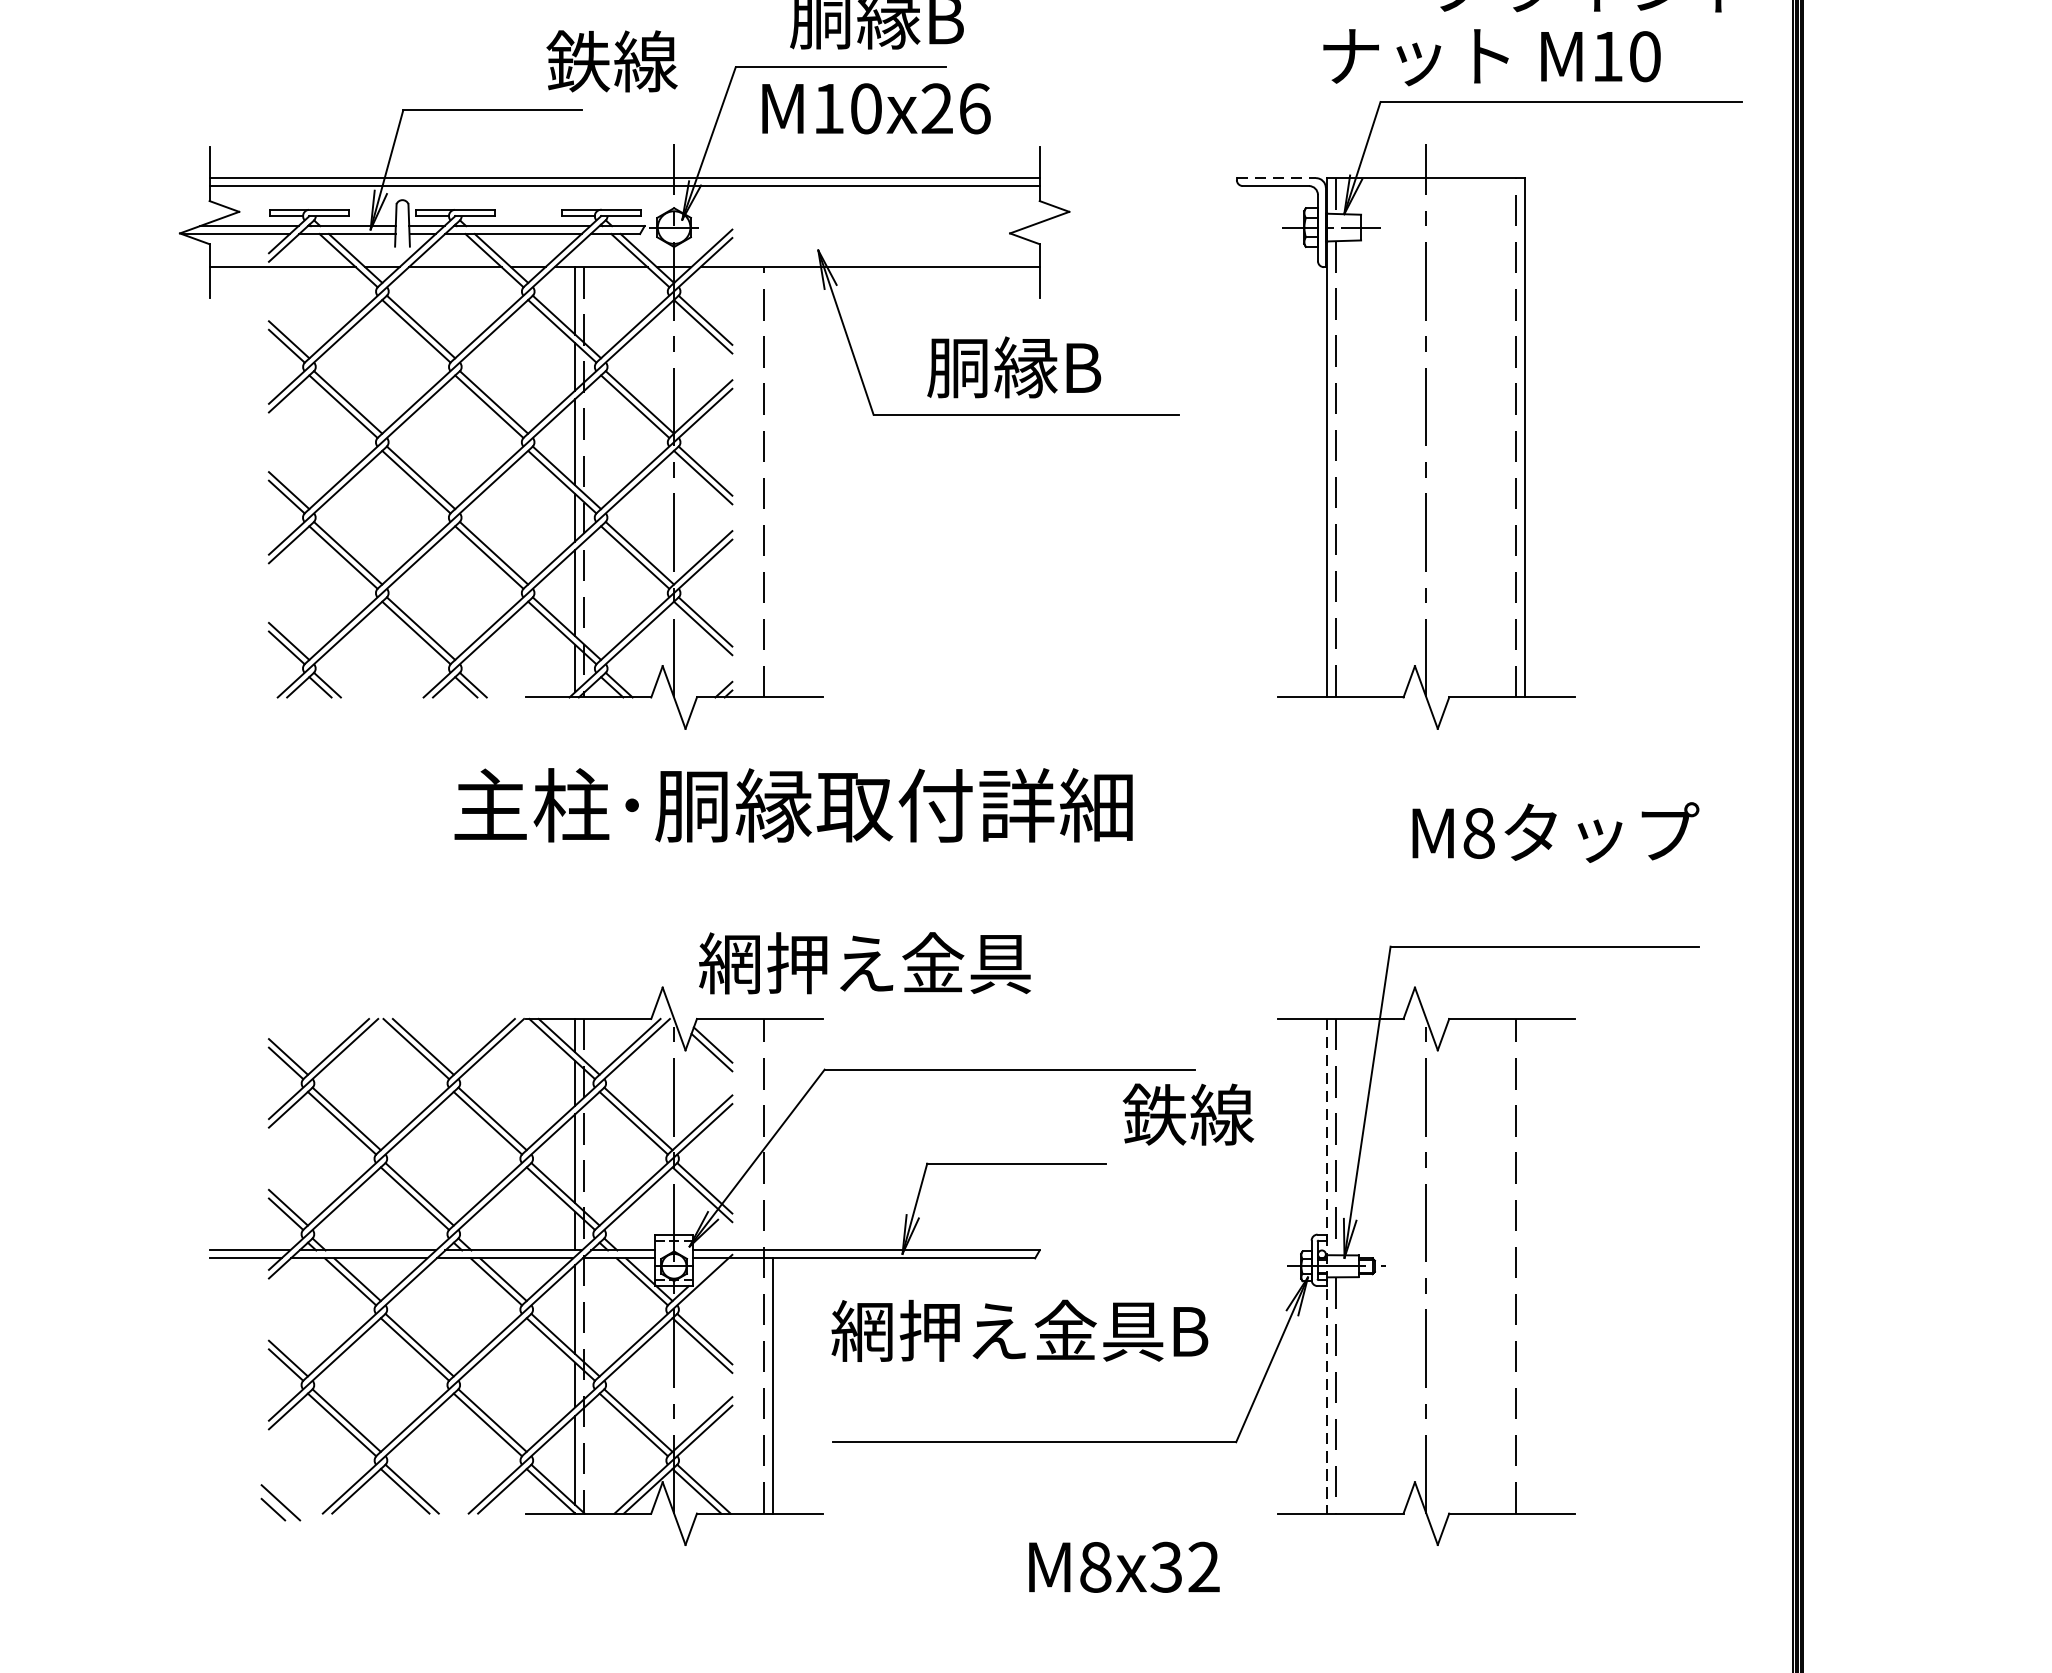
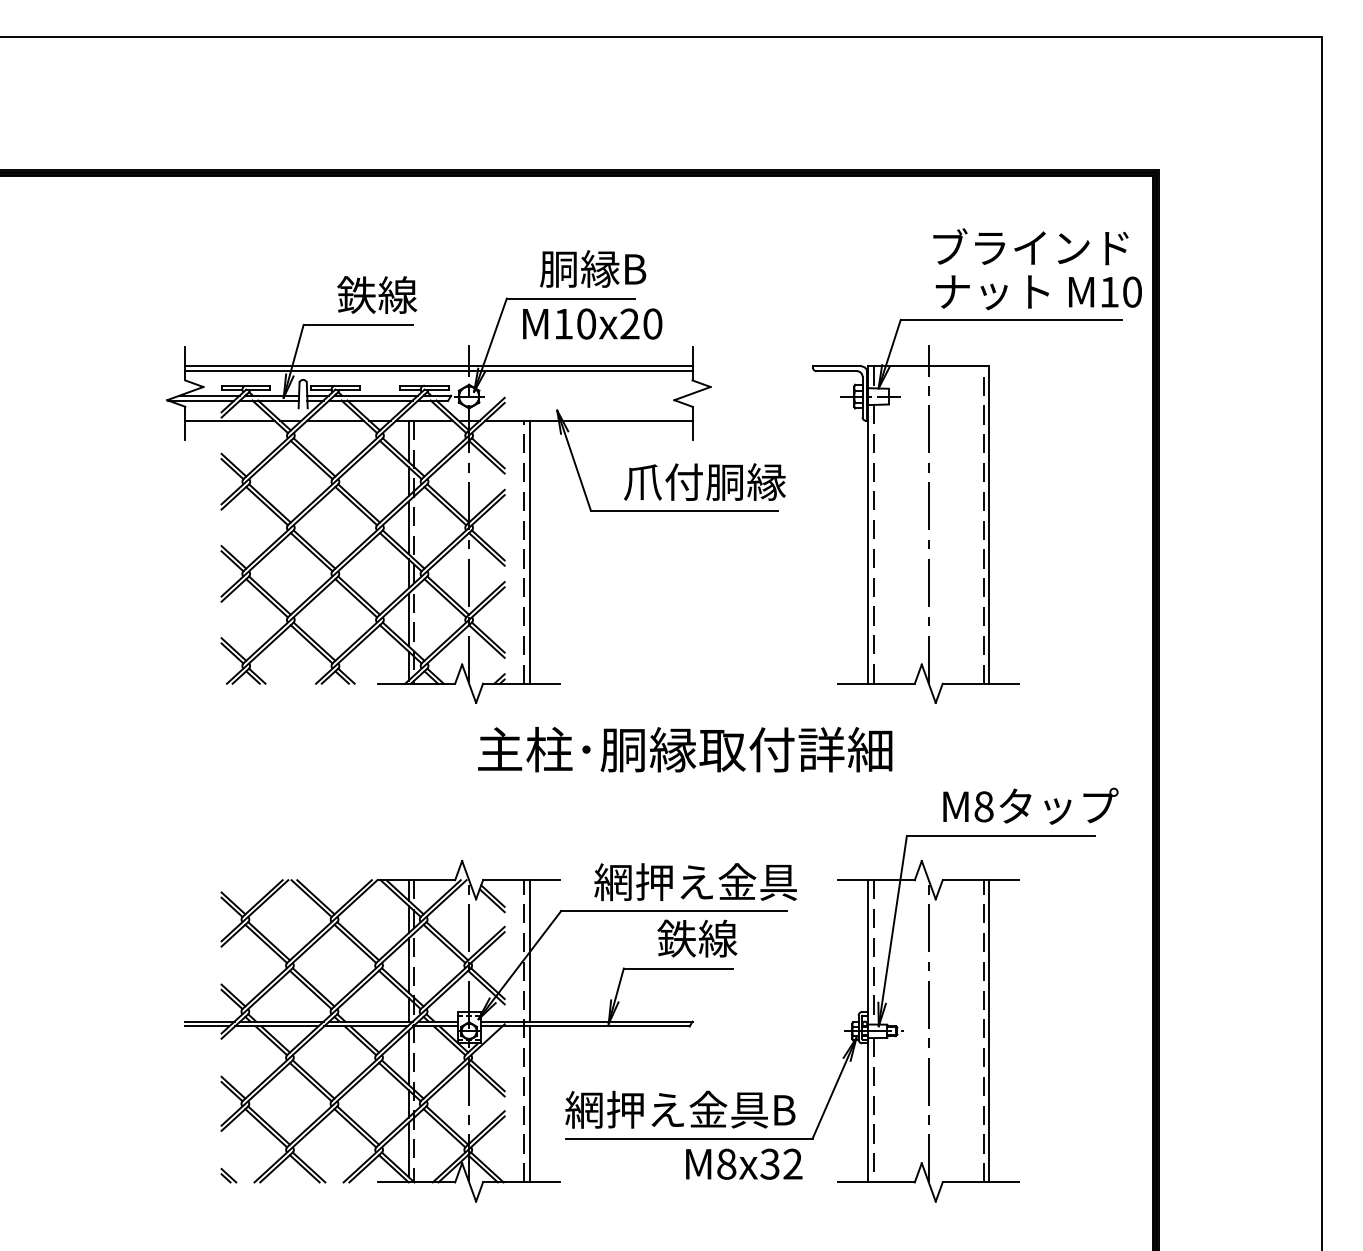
text: (1491, 57) -> (1038, 292), moved
text: (612, 60) -> (377, 294), moved
text: (974, 107) -> (652, 323), M10x26 -> M10x20
line: (1276, 178) -> (837, 366), dashed -> solid
text: (1059, 366) -> (704, 481), 胴縁B -> 爪付胴縁
line: (772, 481) -> (529, 551), added
text: (794, 805) -> (685, 749), moved
text: (1555, 831) -> (1030, 805), moved
text: (864, 963) -> (695, 882), moved
text: (1188, 1114) -> (697, 938), moved
line: (772, 1134) -> (529, 950), added
line: (1327, 1266) -> (868, 1031), dashed -> solid
line: (1525, 1266) -> (989, 1031), added
text: (1020, 1330) -> (680, 1109), moved
part: (280, 1502) -> (228, 1175), size x0.62
text: (1124, 1566) -> (744, 1163), moved

